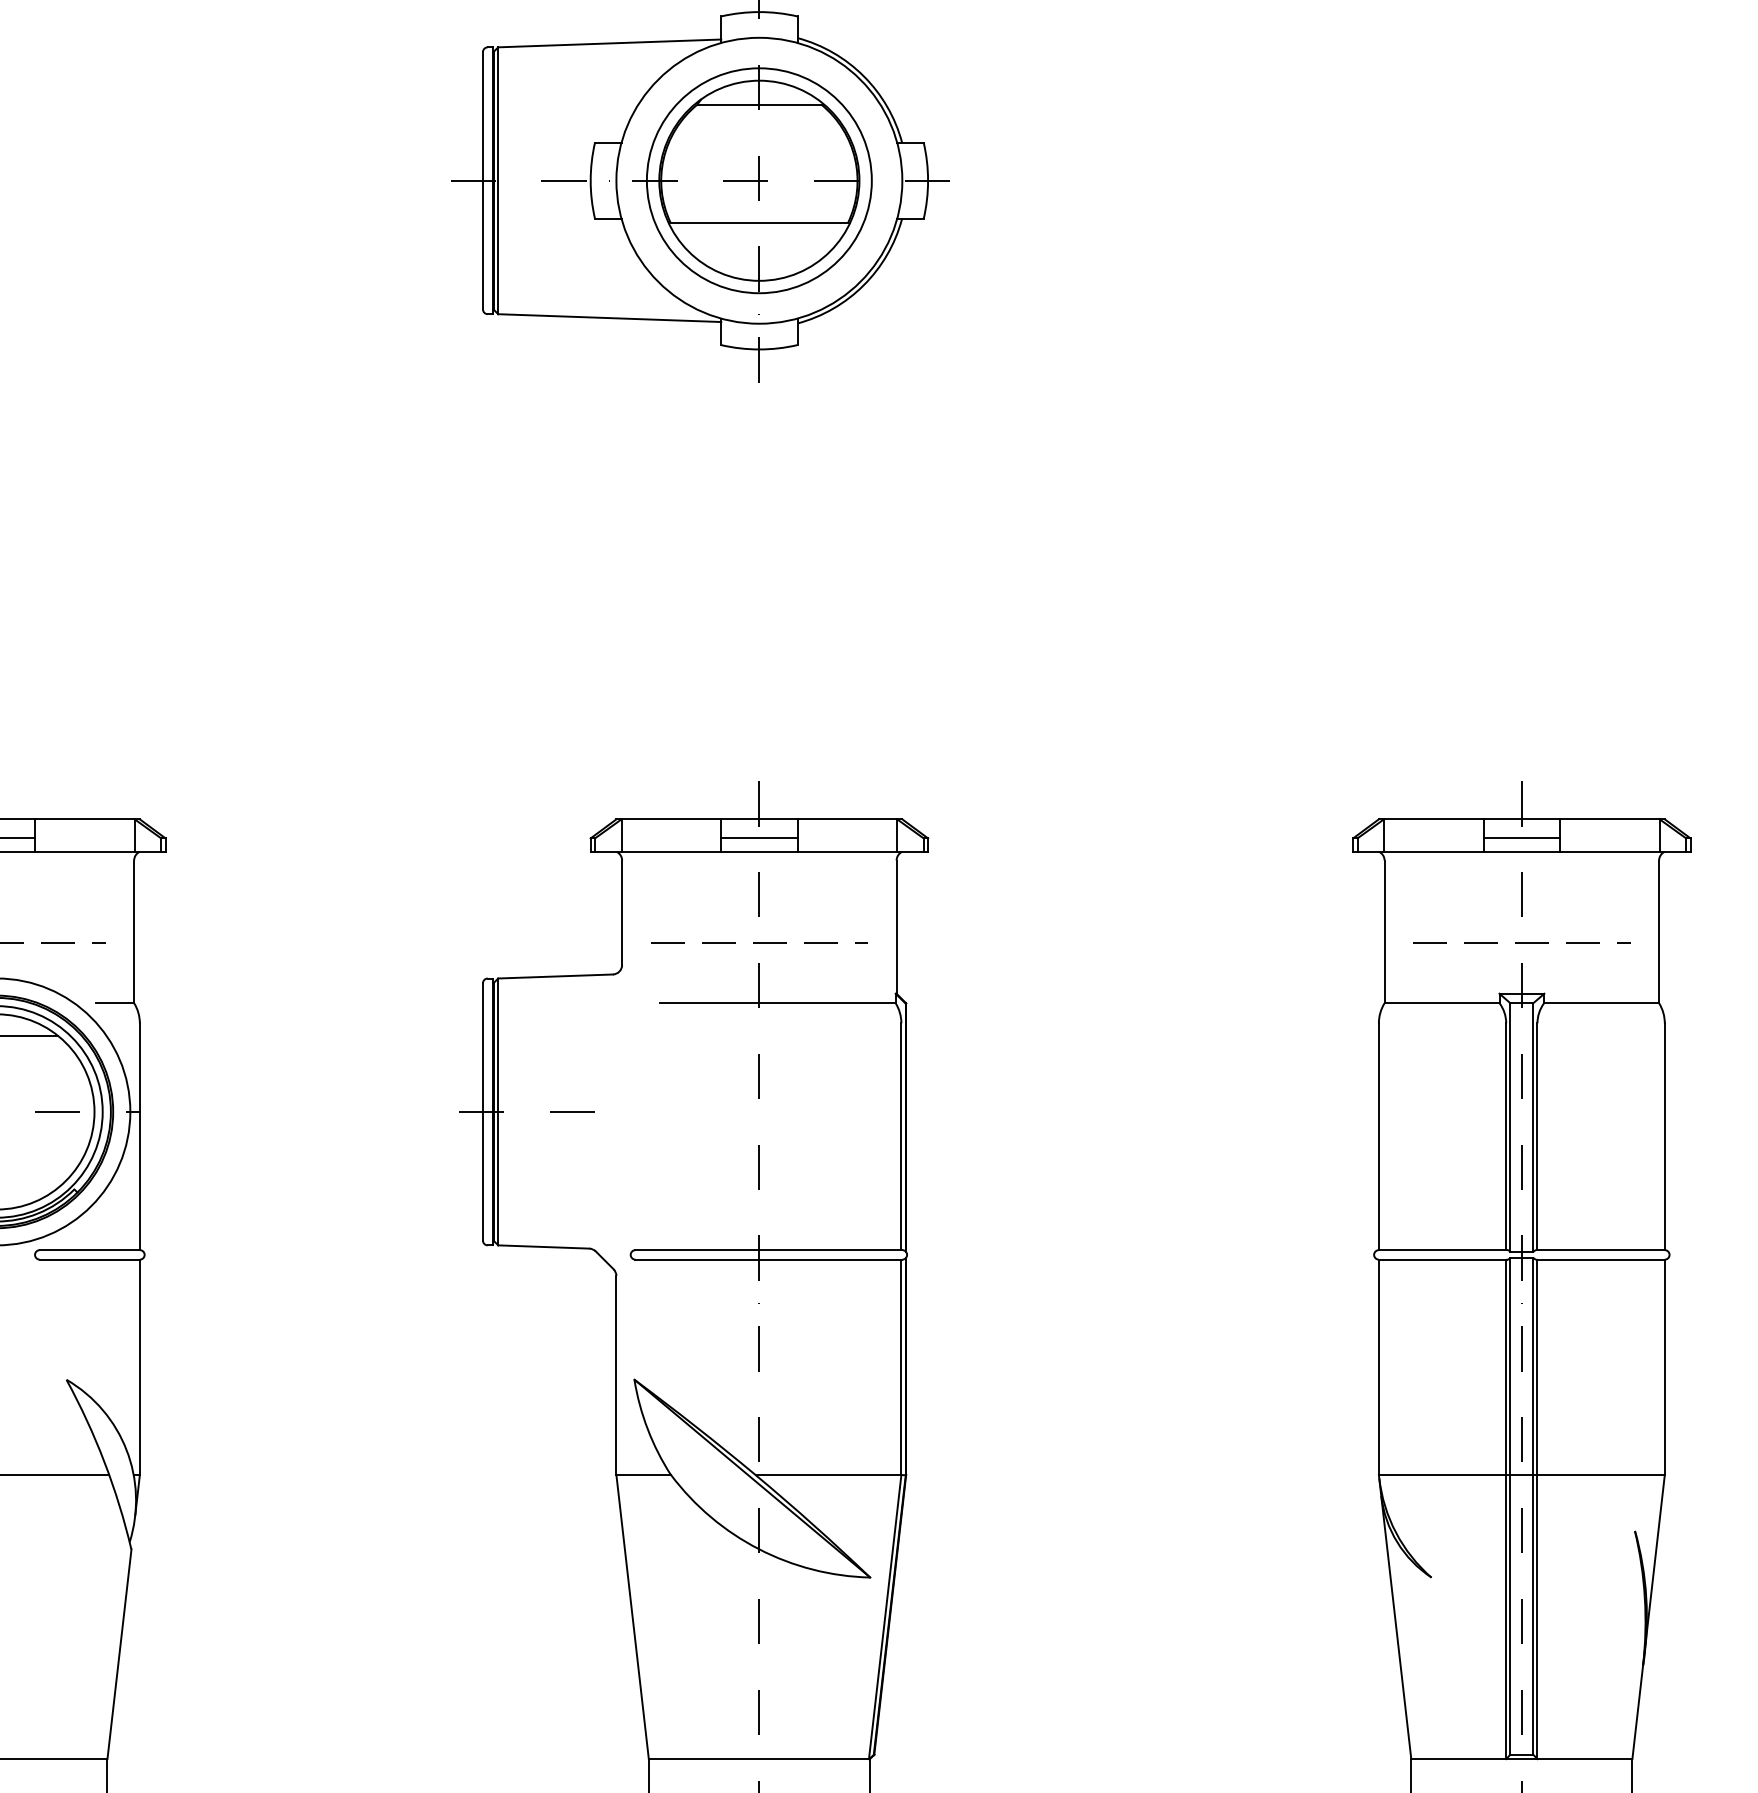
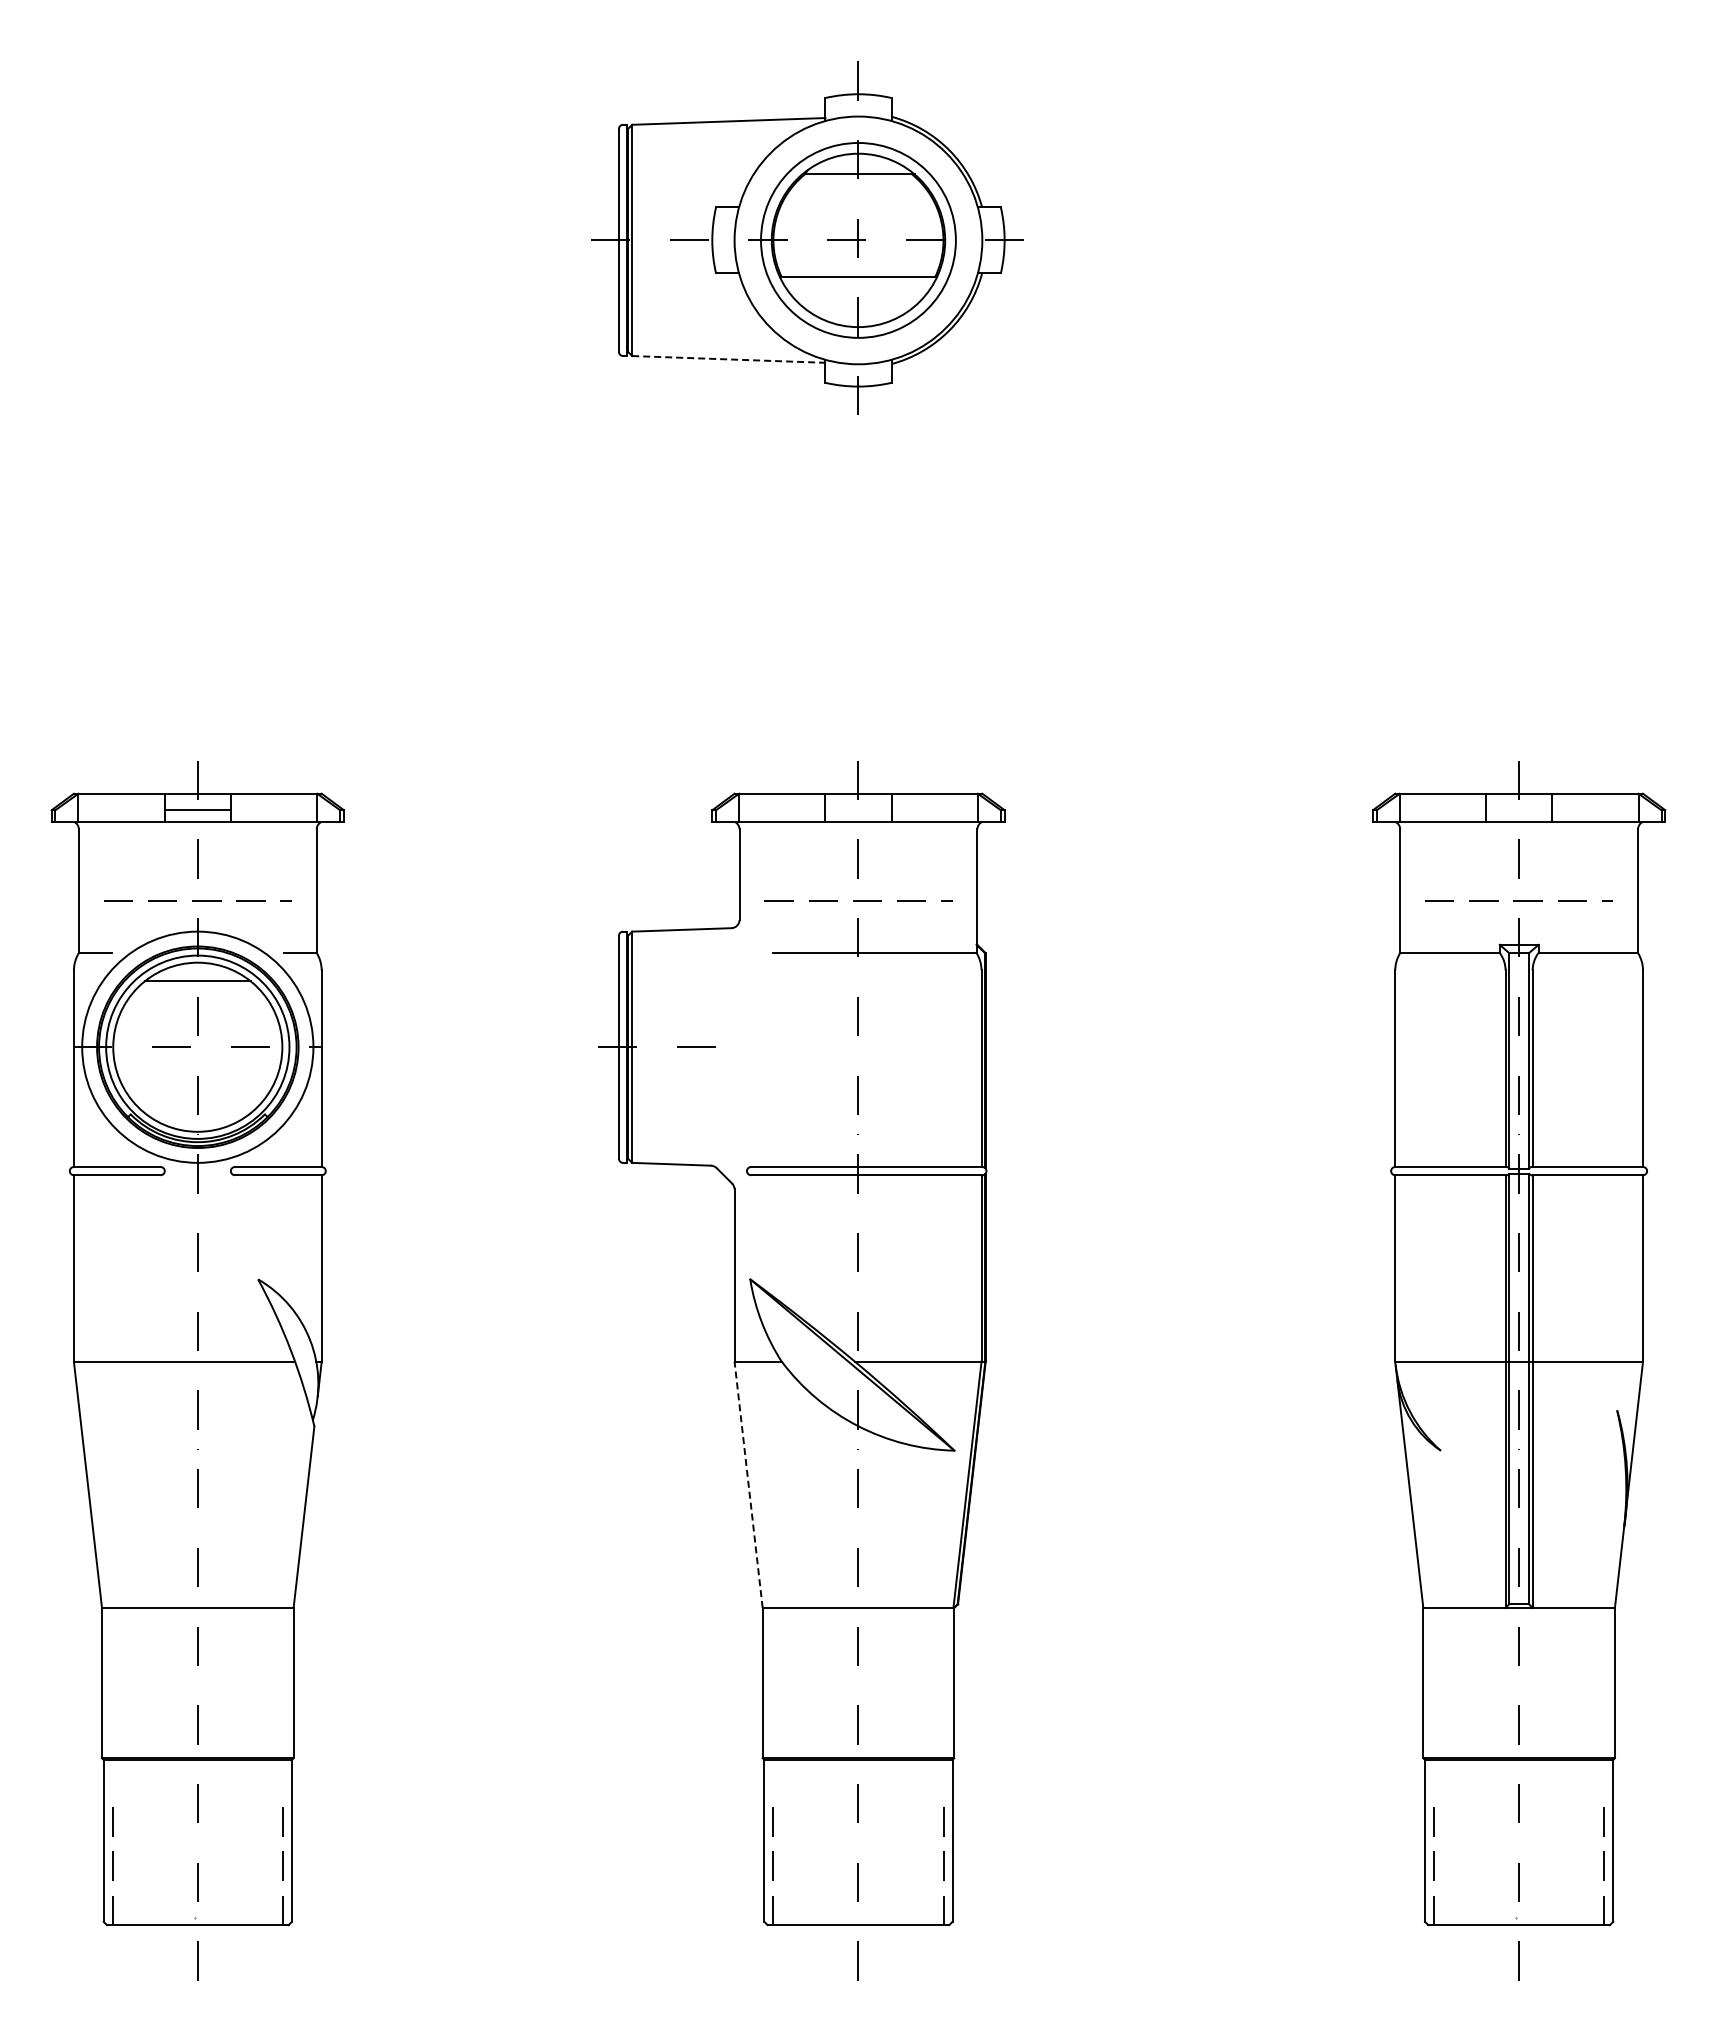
line: (609, 318) -> (728, 359), solid -> dashed
line: (759, 838) -> (858, 810), removed
line: (1522, 838) -> (1519, 810), removed
line: (632, 1616) -> (748, 1484), solid -> dashed

